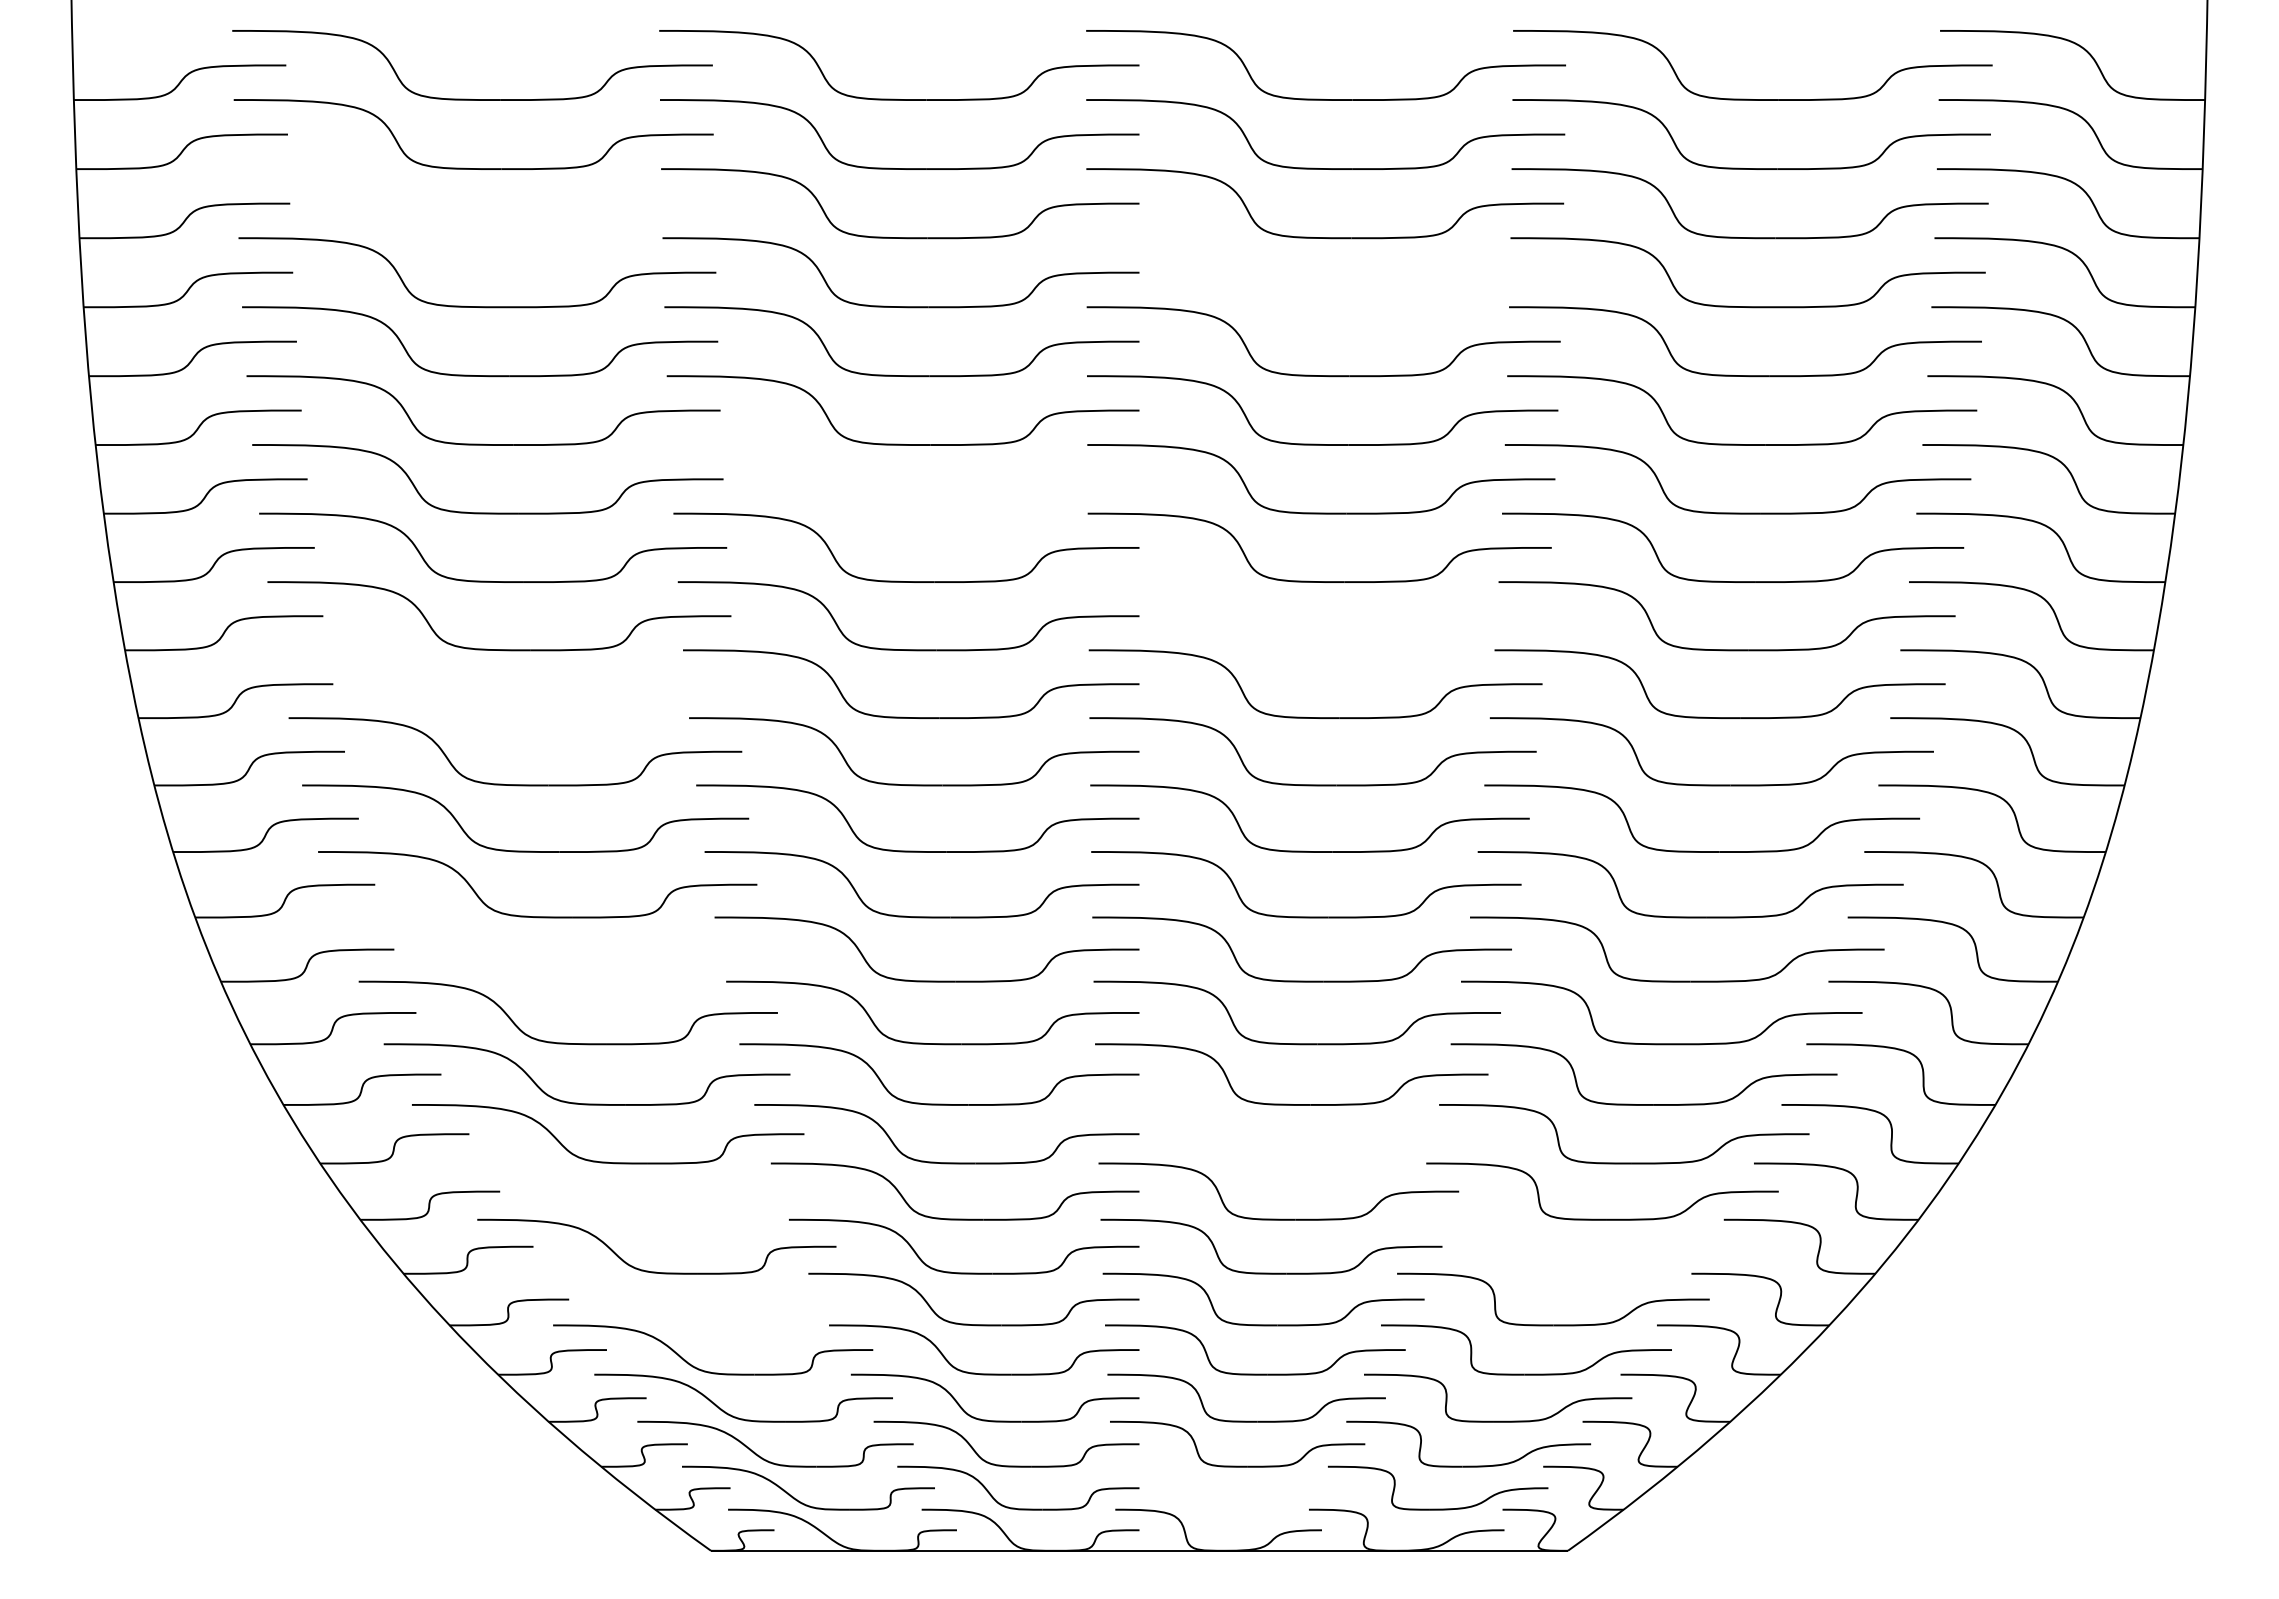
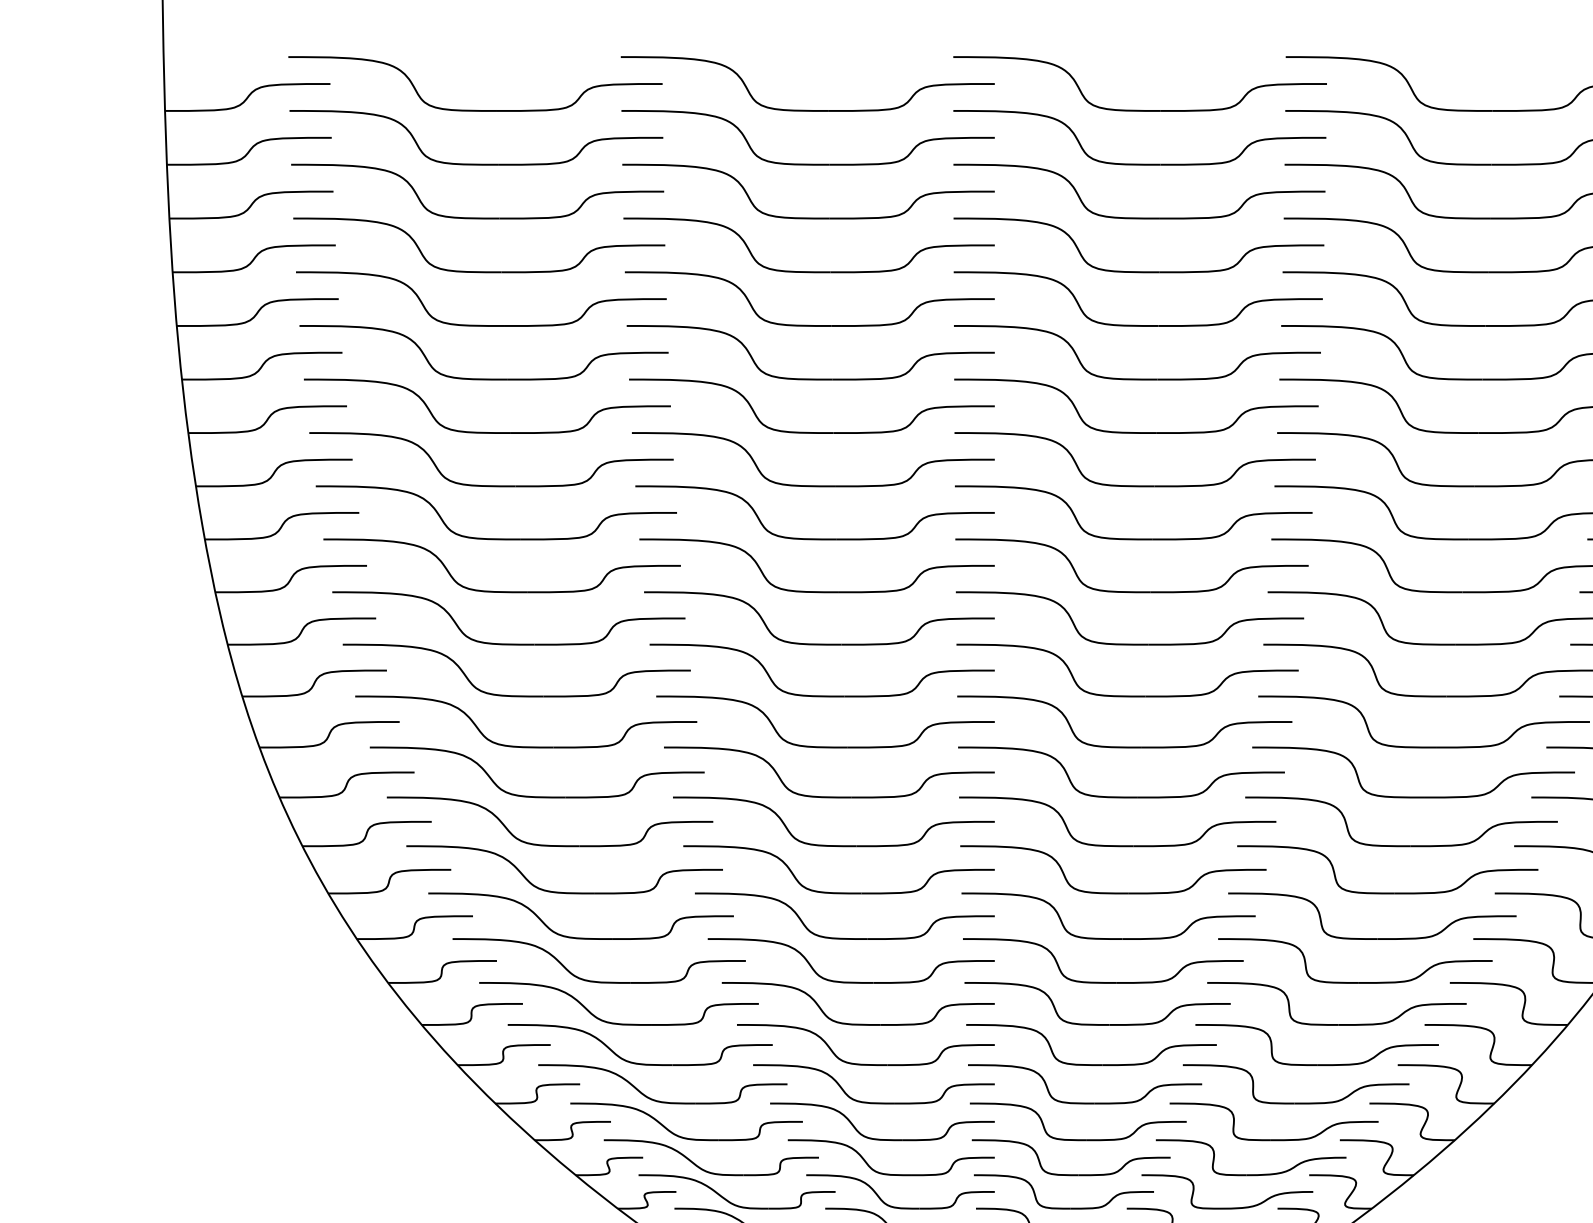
part: (474, 237) -> (476, 217), added
part: (1324, 306) -> (1138, 271), added
part: (904, 512) -> (811, 432), added
part: (1317, 649) -> (1133, 538), added
part: (502, 716) -> (498, 590), added
part: (551, 980) -> (536, 796), added
part: (1285, 1162) -> (1108, 938), added
part: (628, 1217) -> (596, 981), added
part: (1578, 1272) -> (1336, 1023), added
part: (681, 1322) -> (638, 1062), added
part: (1227, 1508) -> (1063, 1207), added

